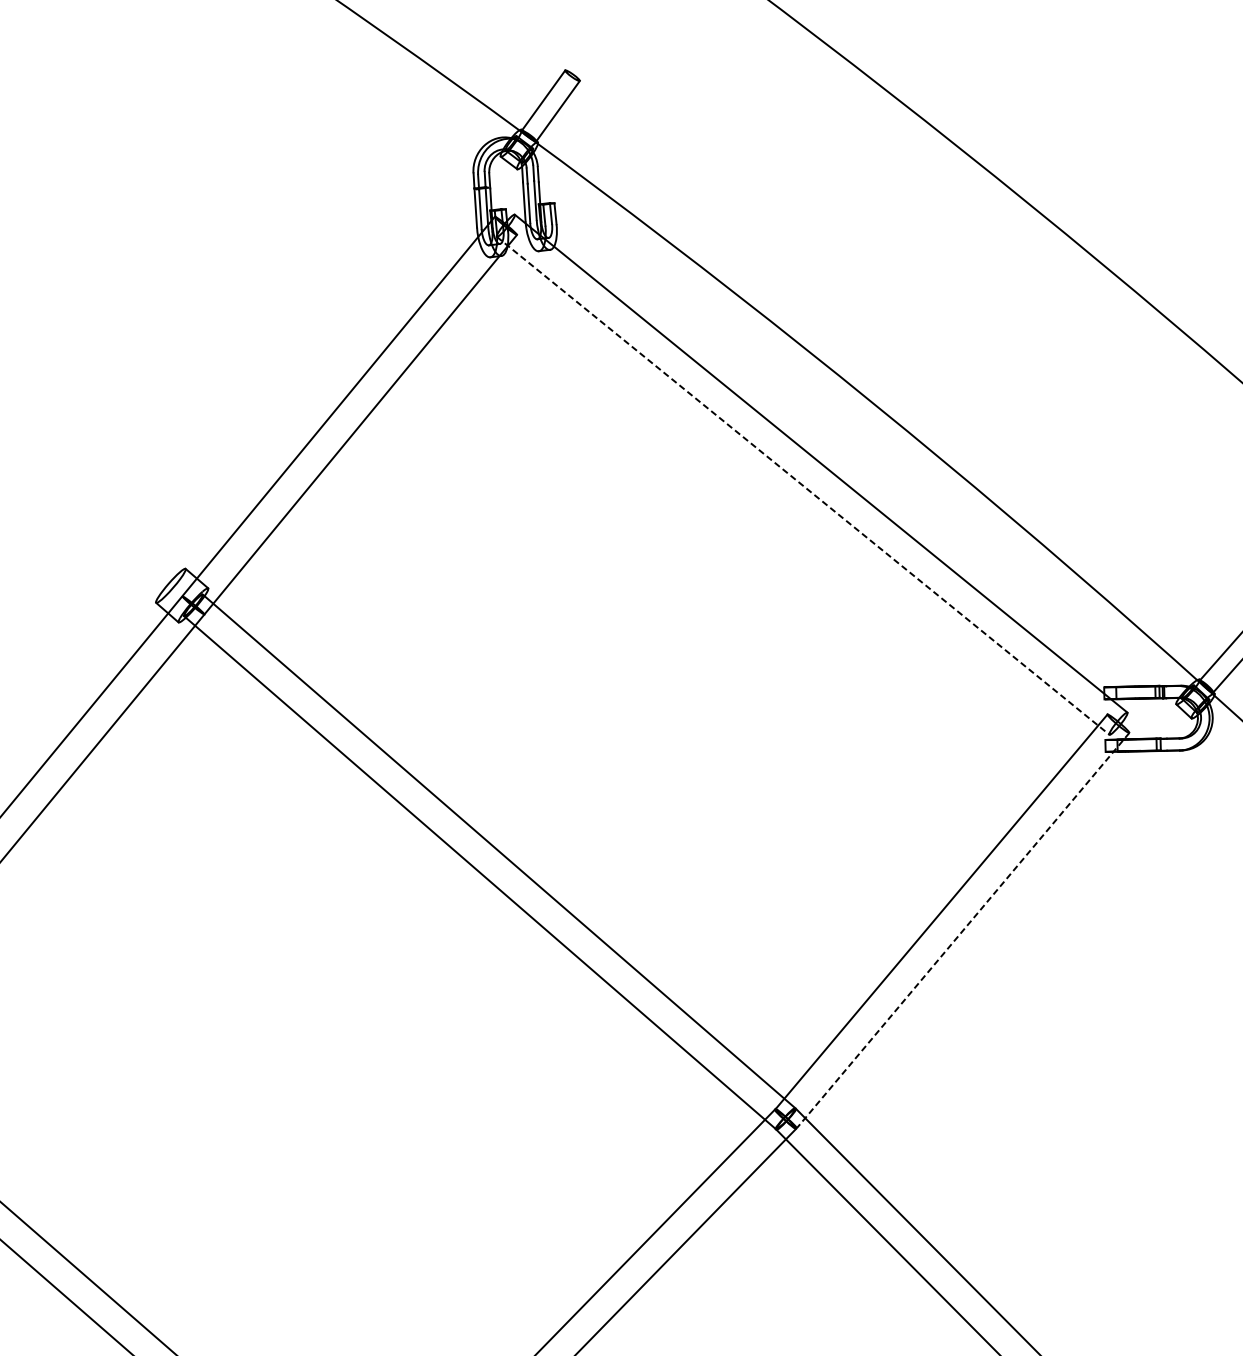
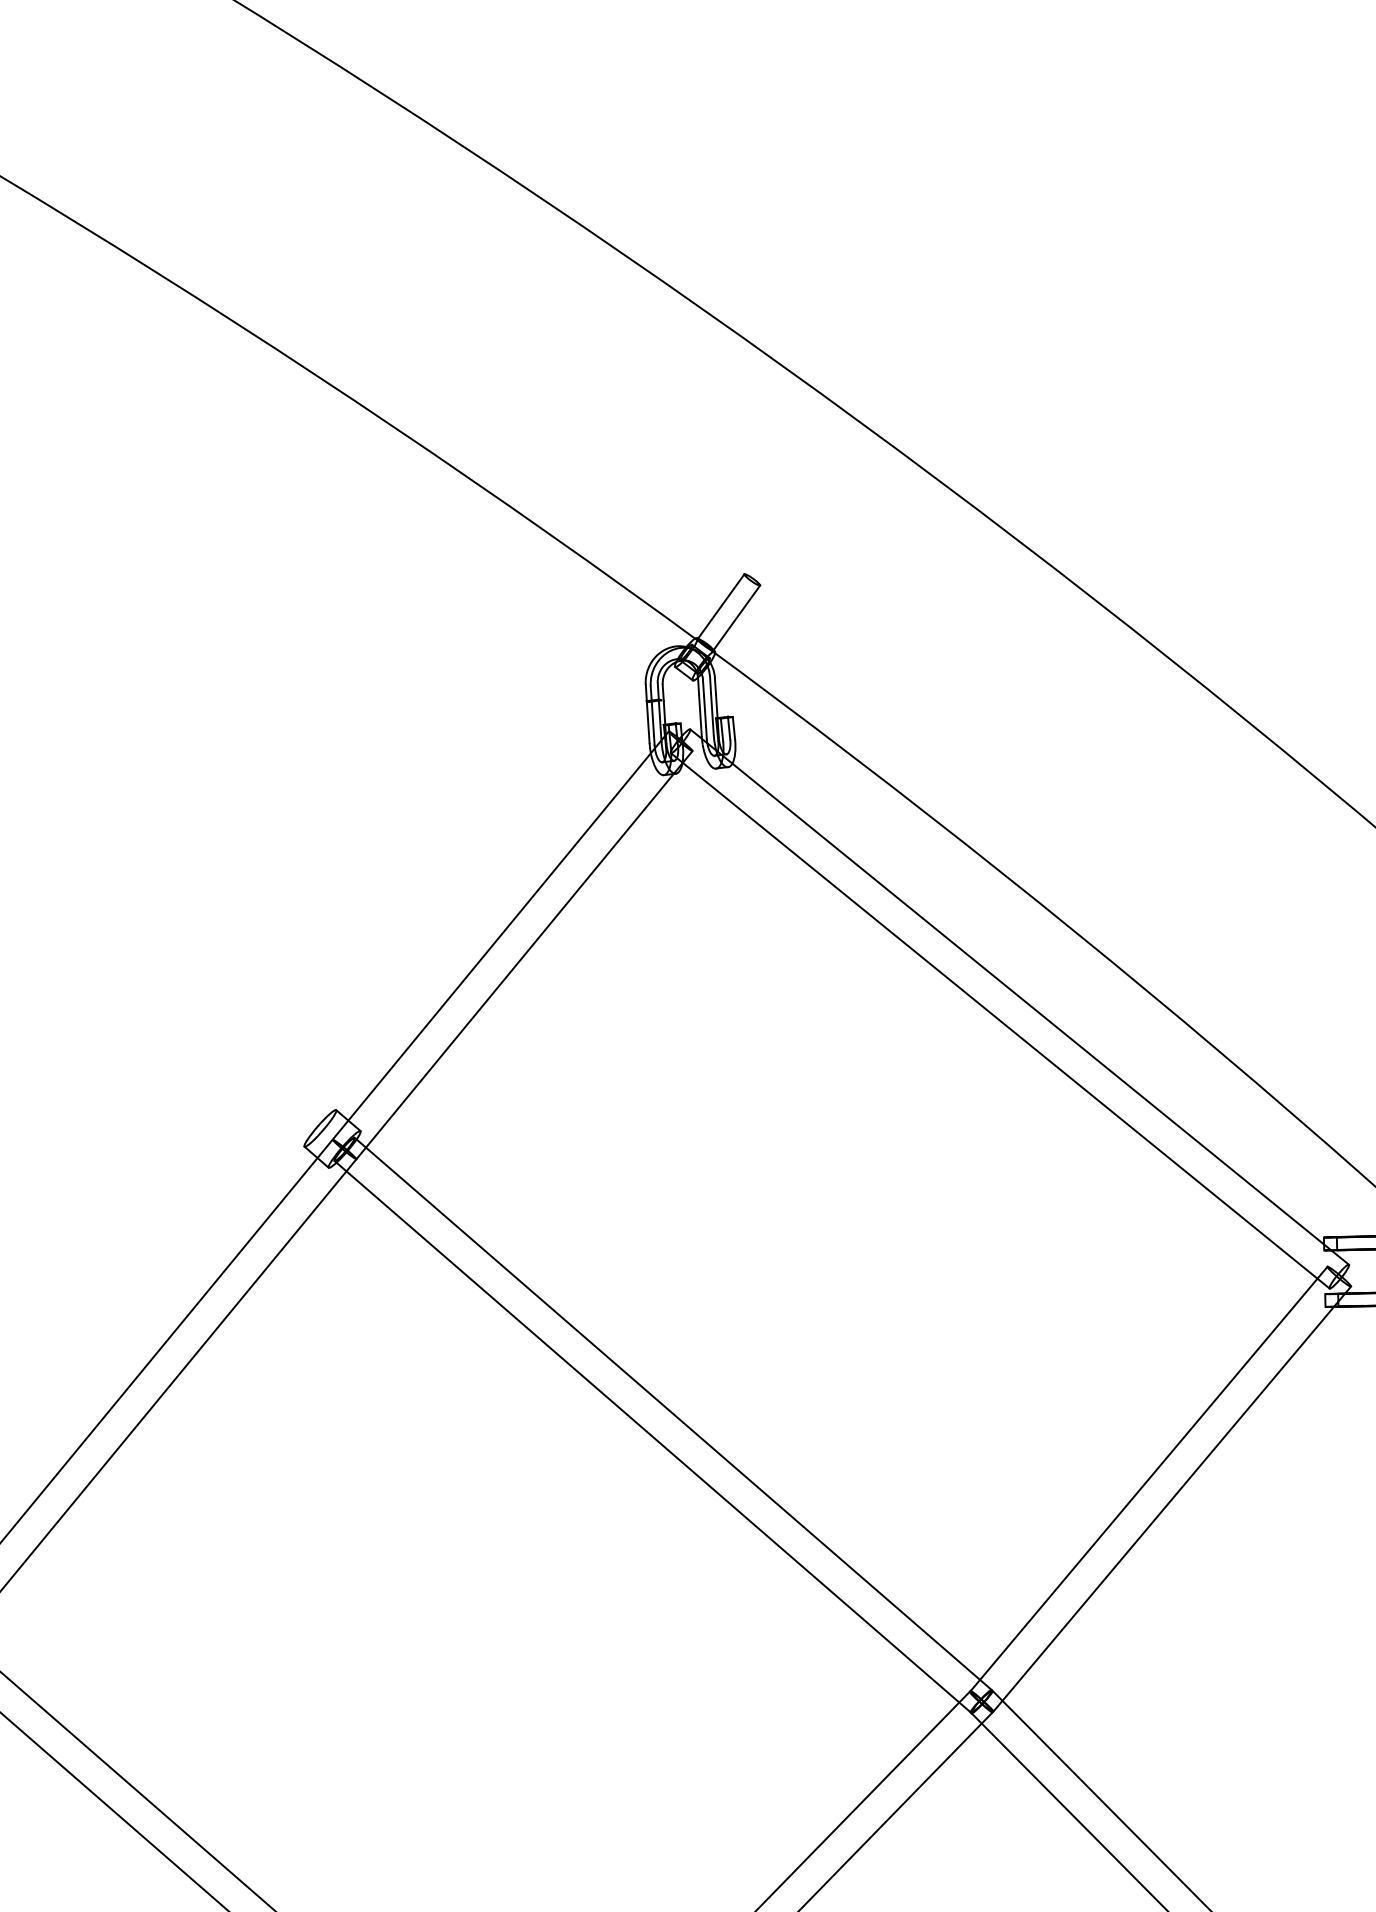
line: (803, 486) -> (1000, 1021), dashed -> solid
line: (963, 930) -> (1172, 1499), dashed -> solid

